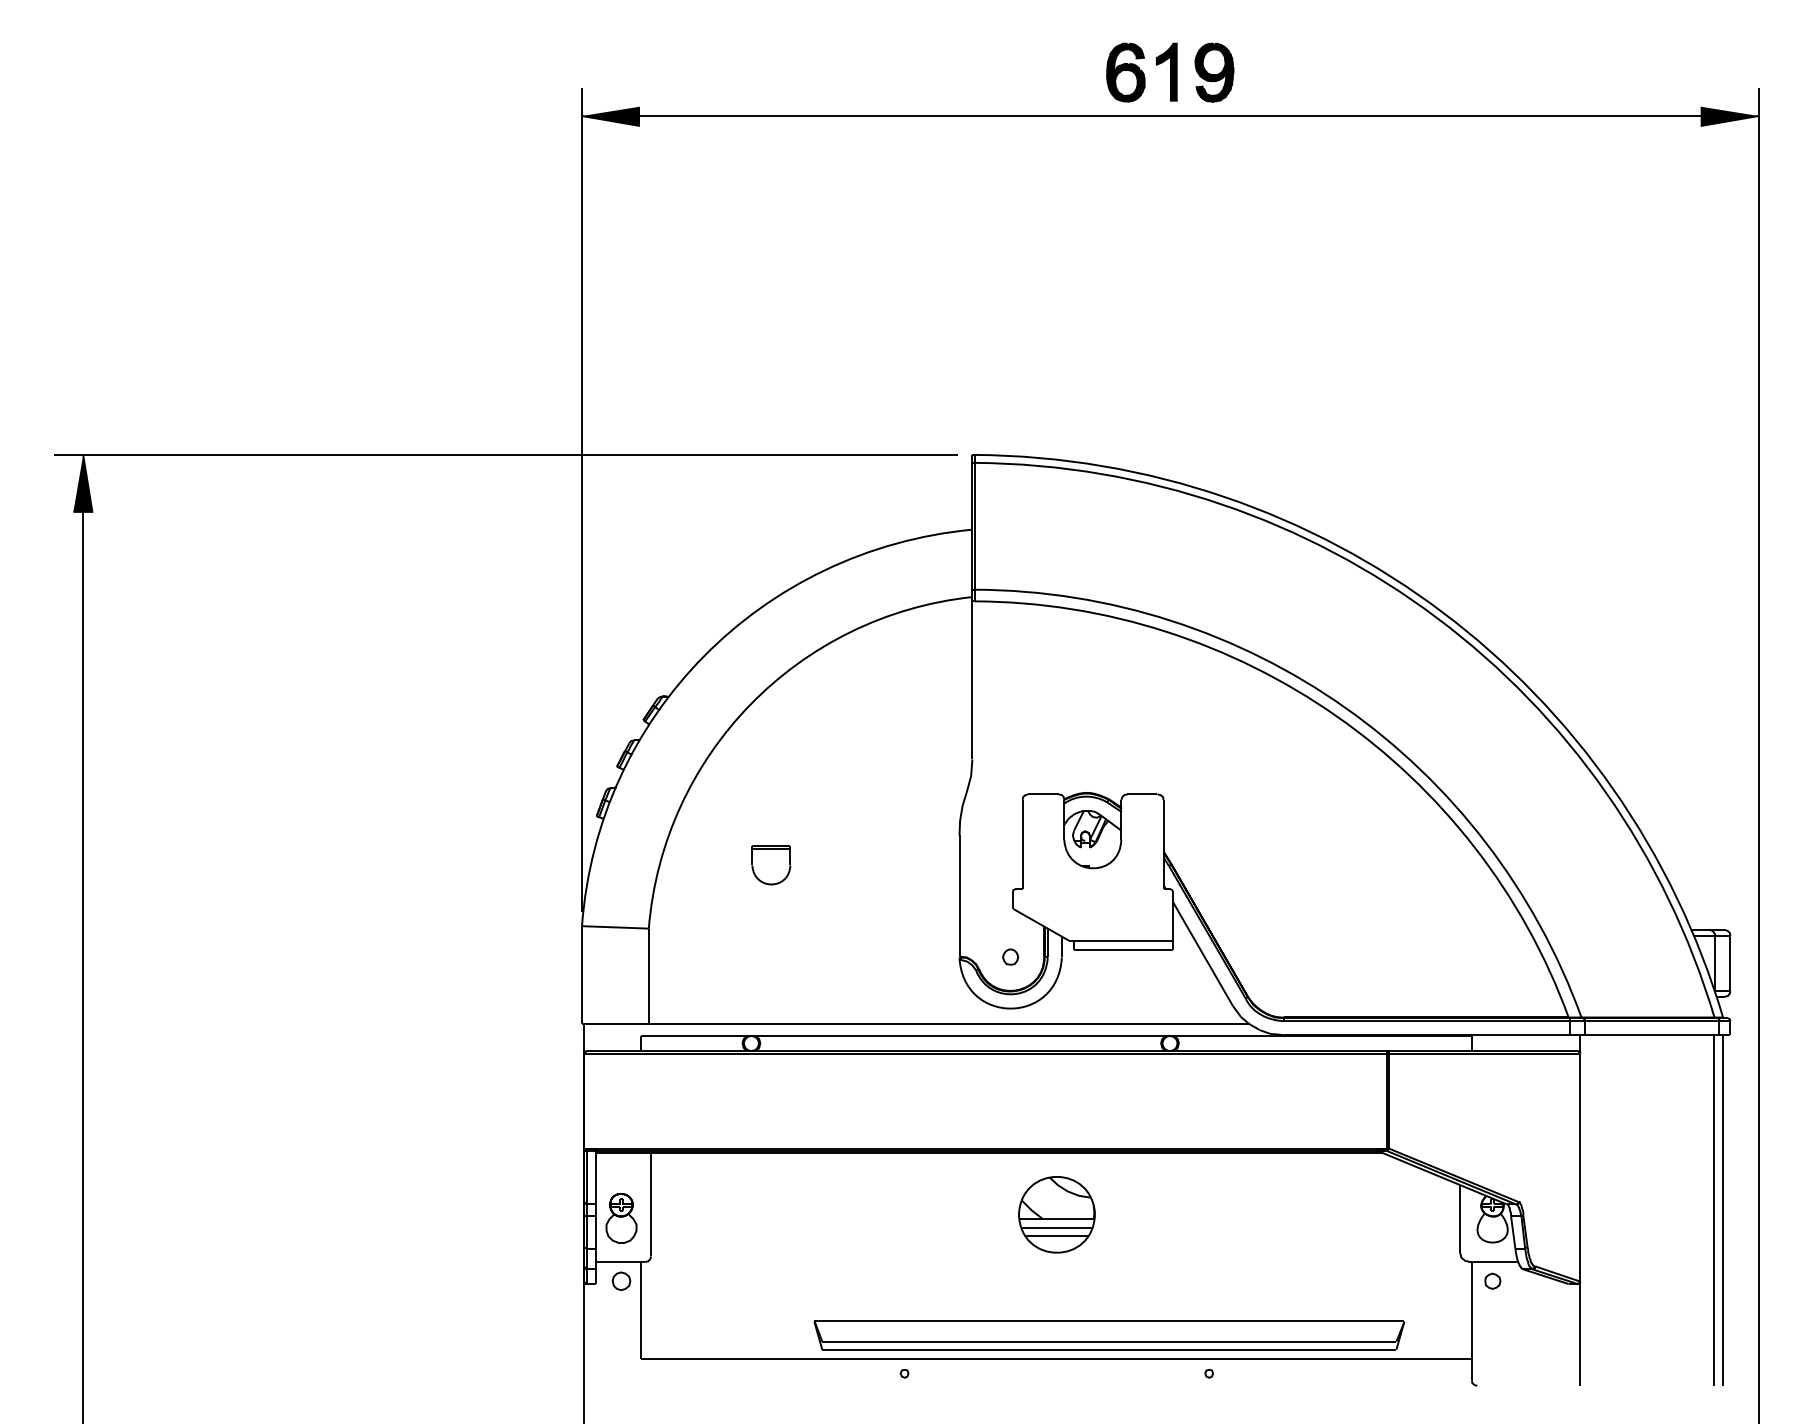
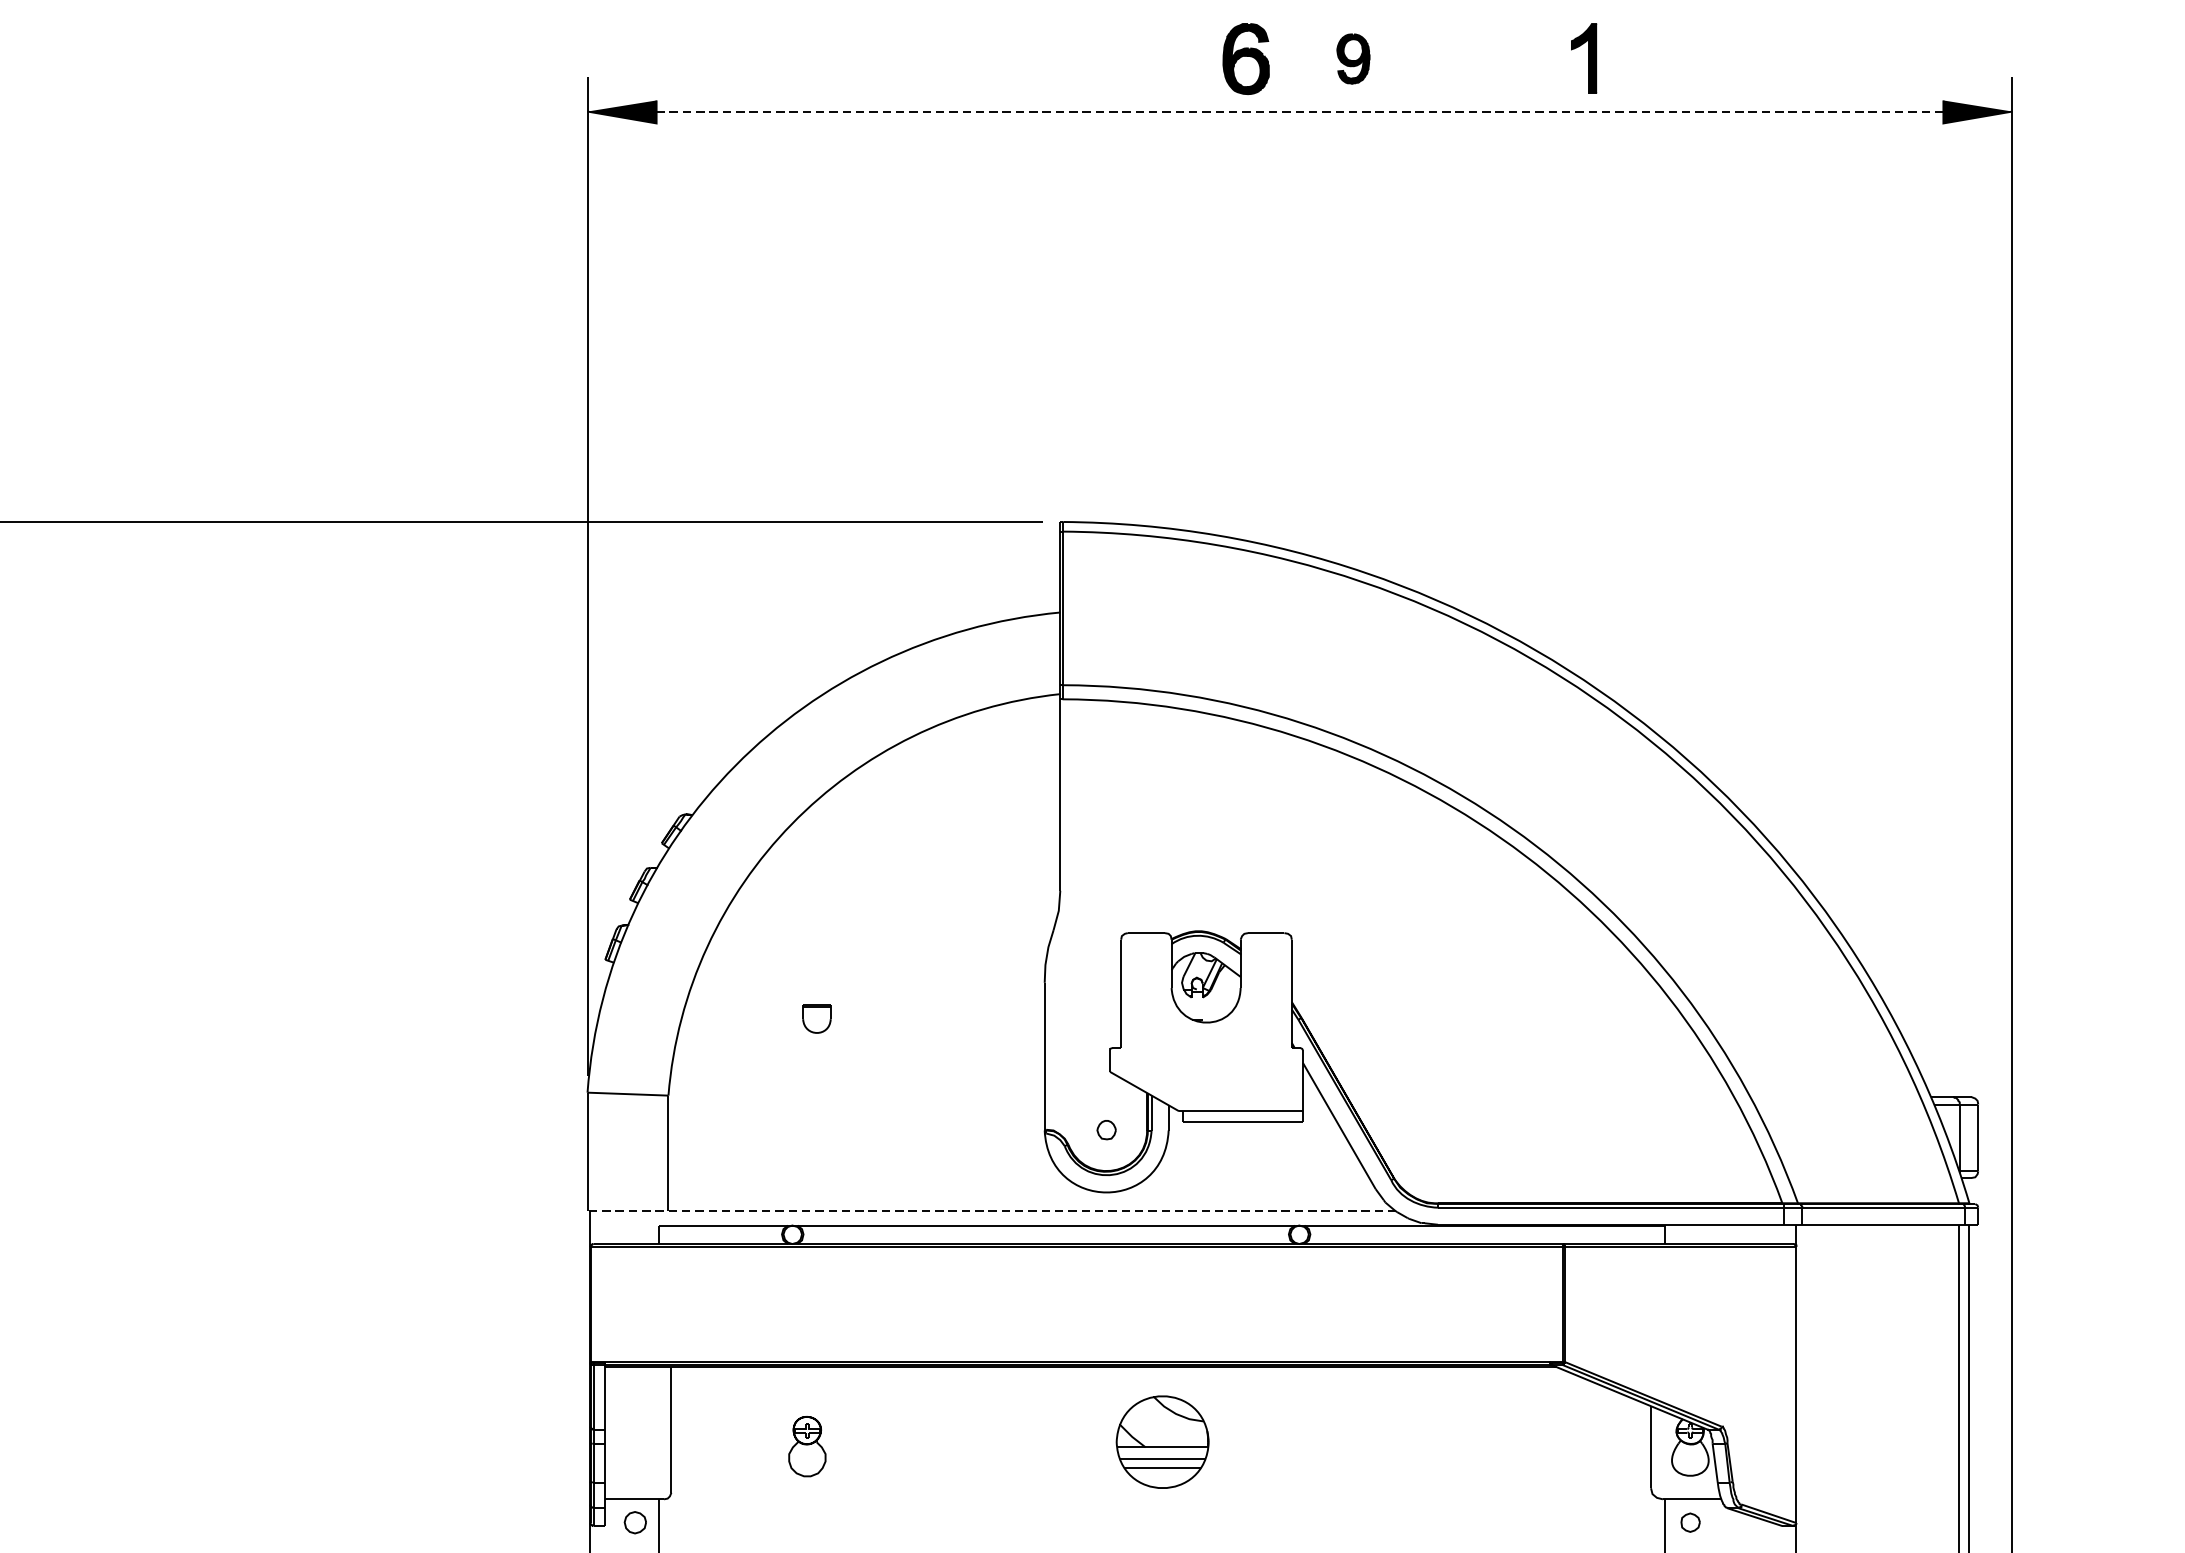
part: (1166, 71) -> (1583, 57), moved
part: (1214, 72) -> (1353, 58), size x0.7
line: (1169, 116) -> (1299, 112), solid -> dashed
part: (771, 865) -> (817, 1019), size x0.6
line: (915, 1024) -> (991, 1211), solid -> dashed
part: (621, 1218) -> (807, 1446), moved

